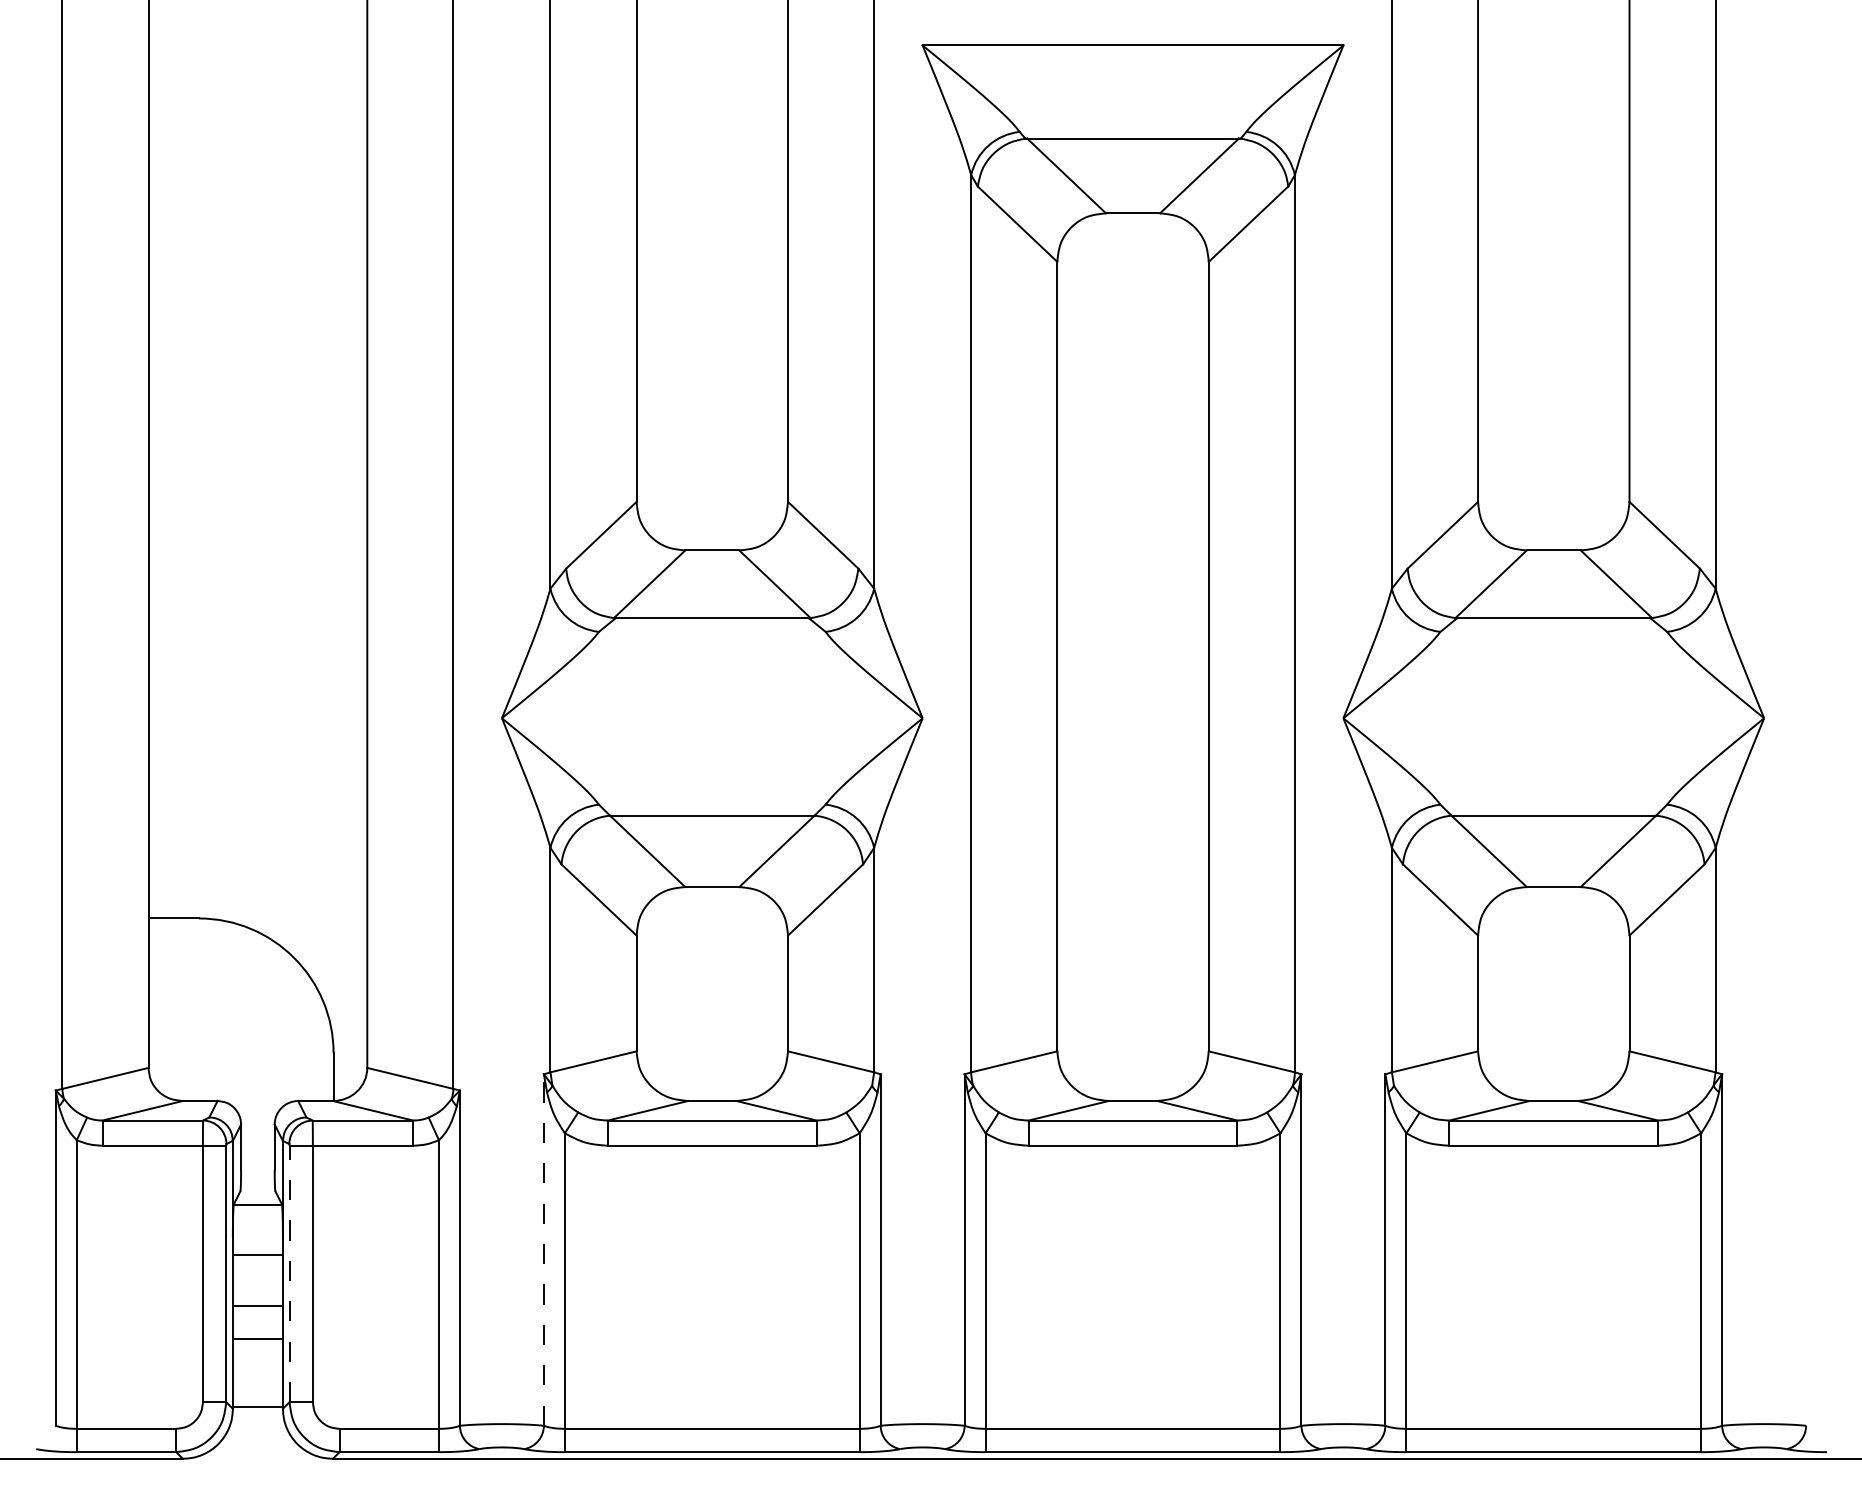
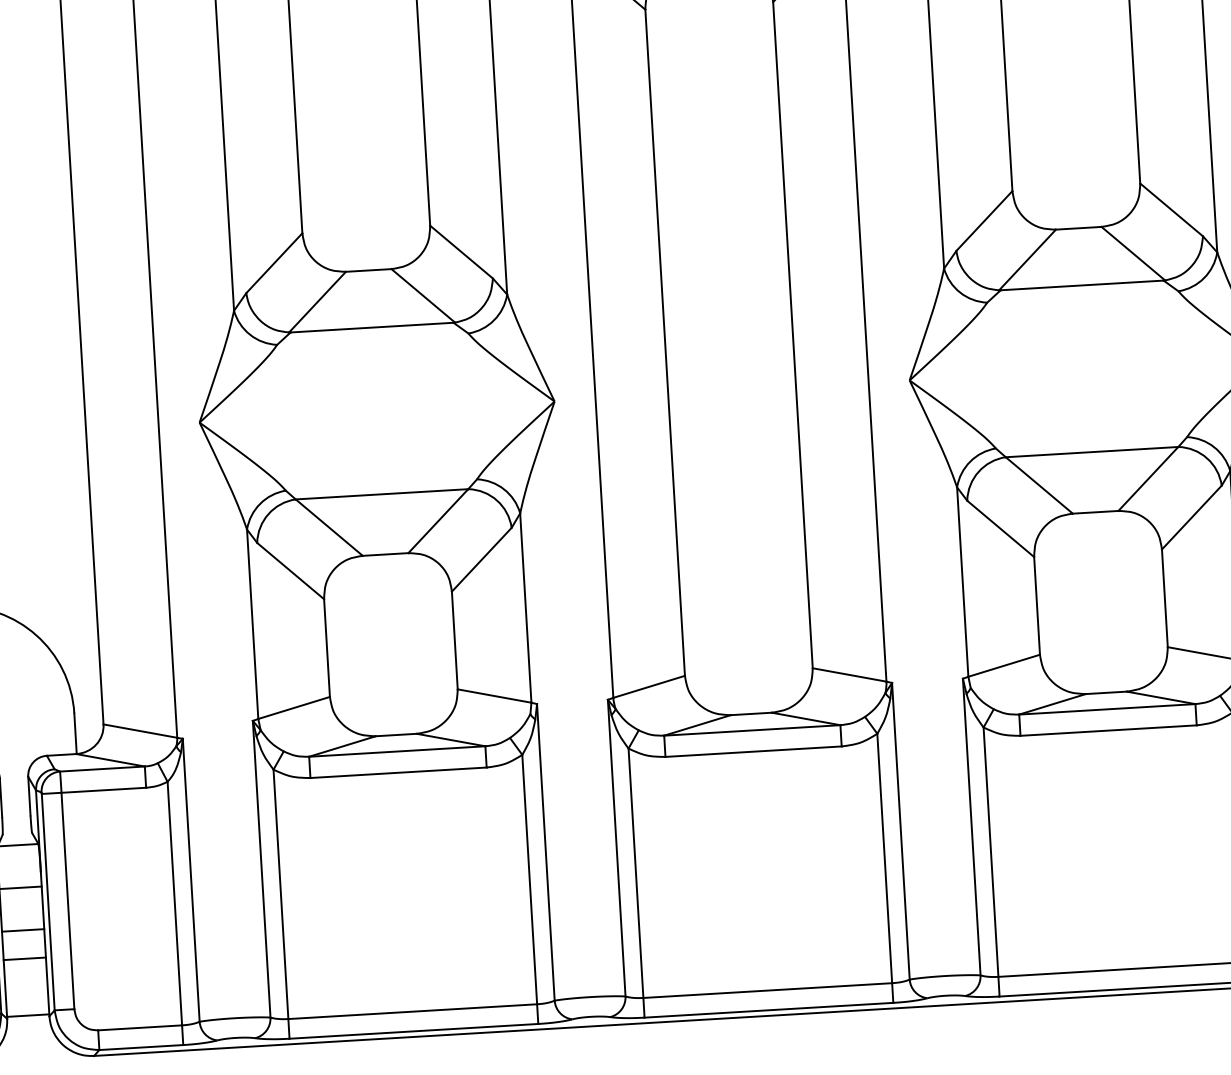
line: (543, 1250) -> (261, 869), dashed -> solid
line: (289, 1273) -> (48, 901), dashed -> solid

